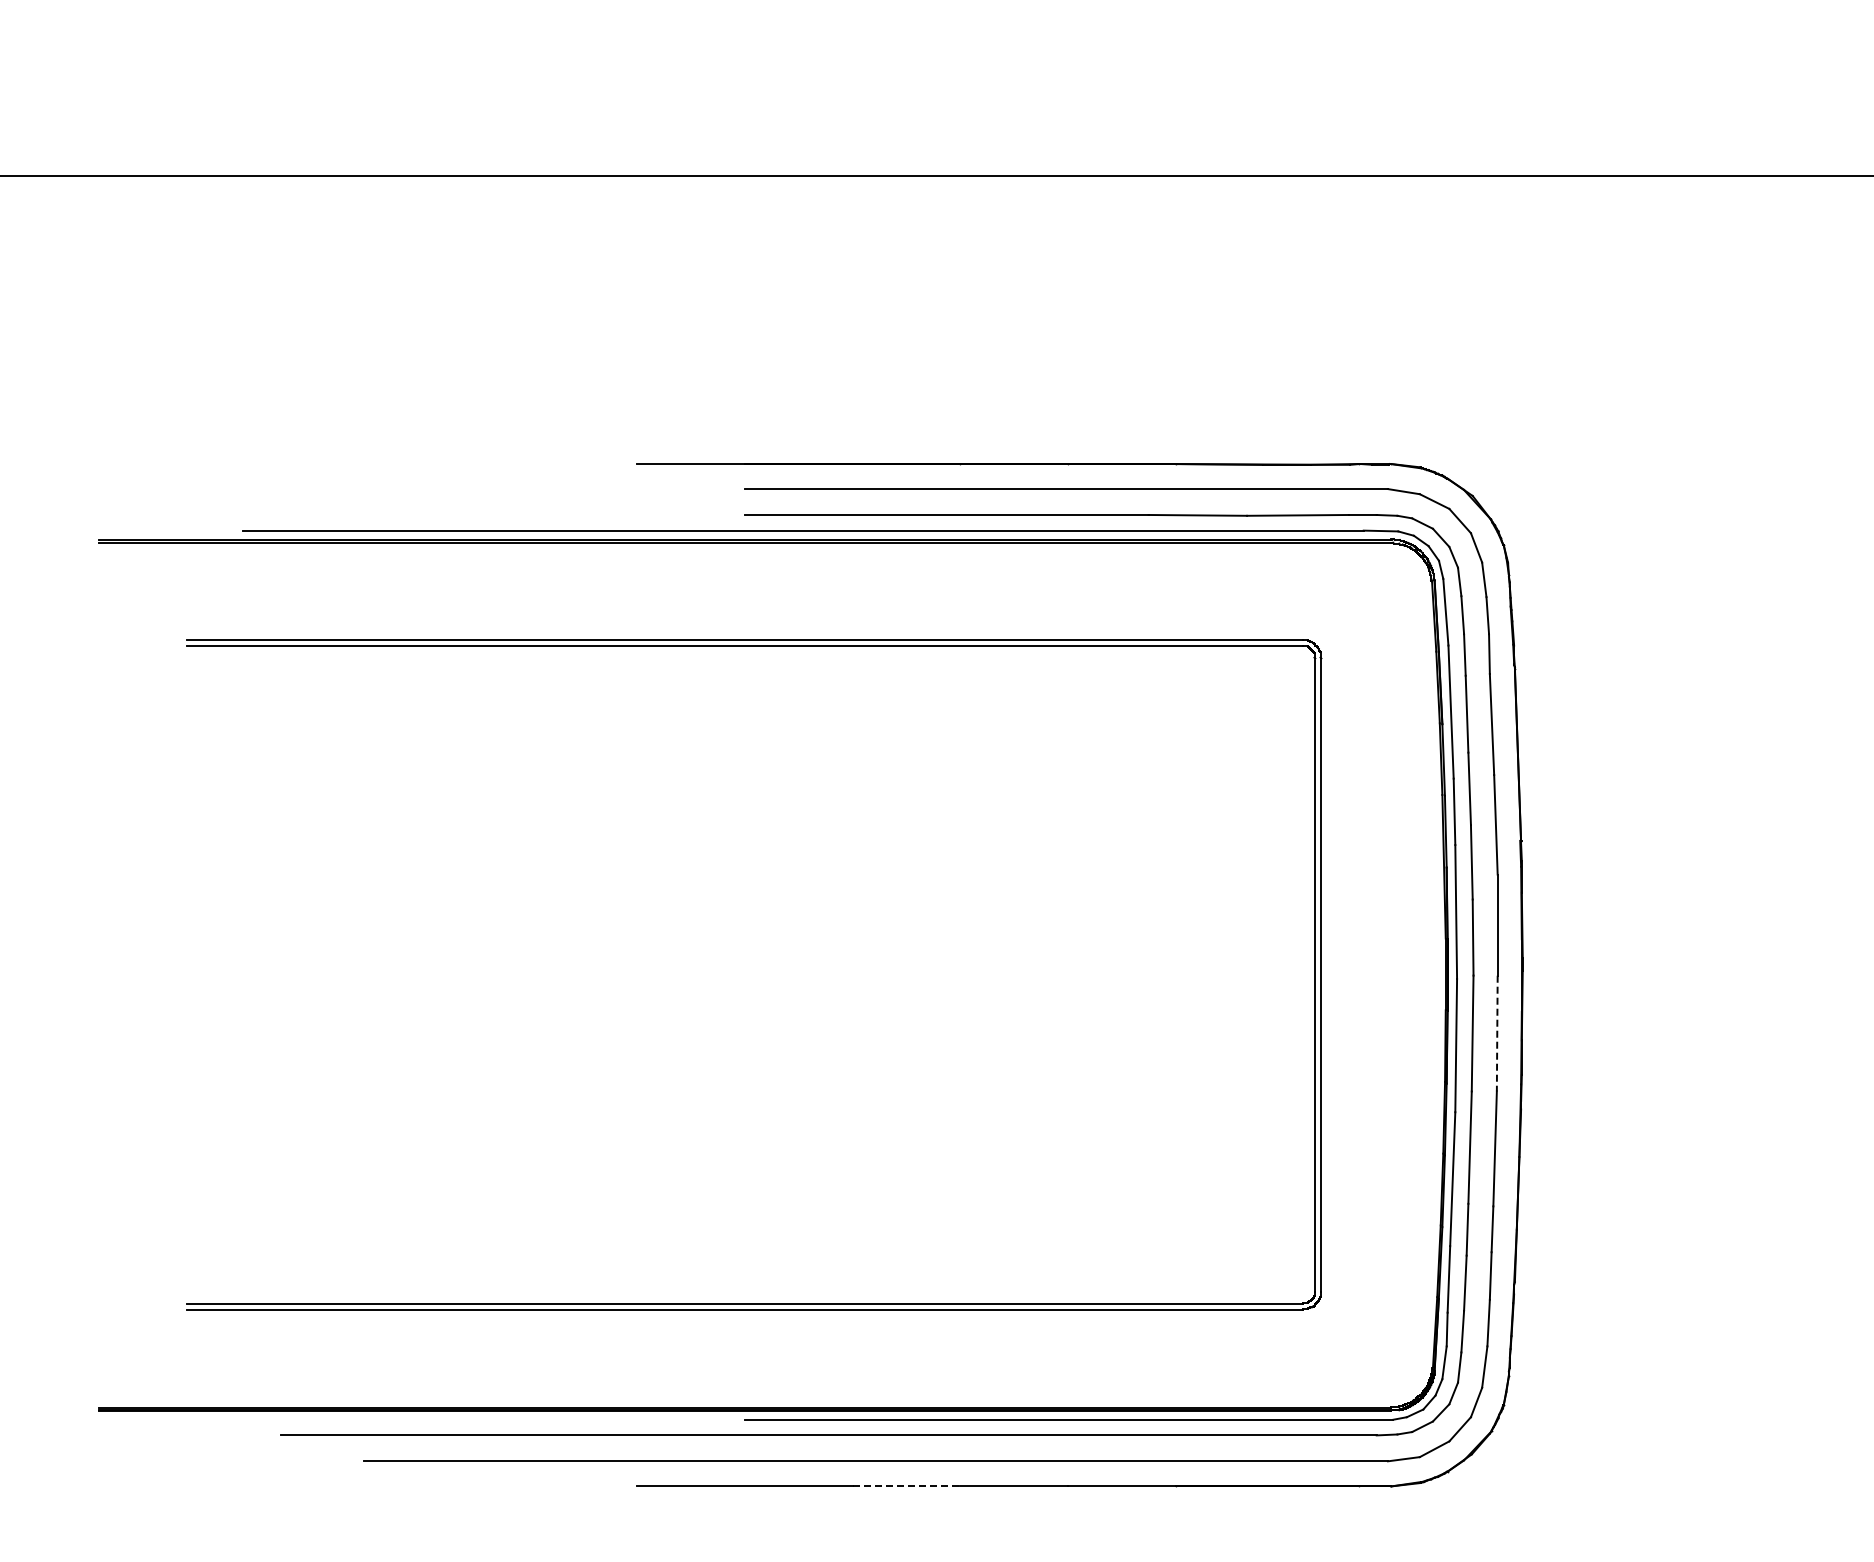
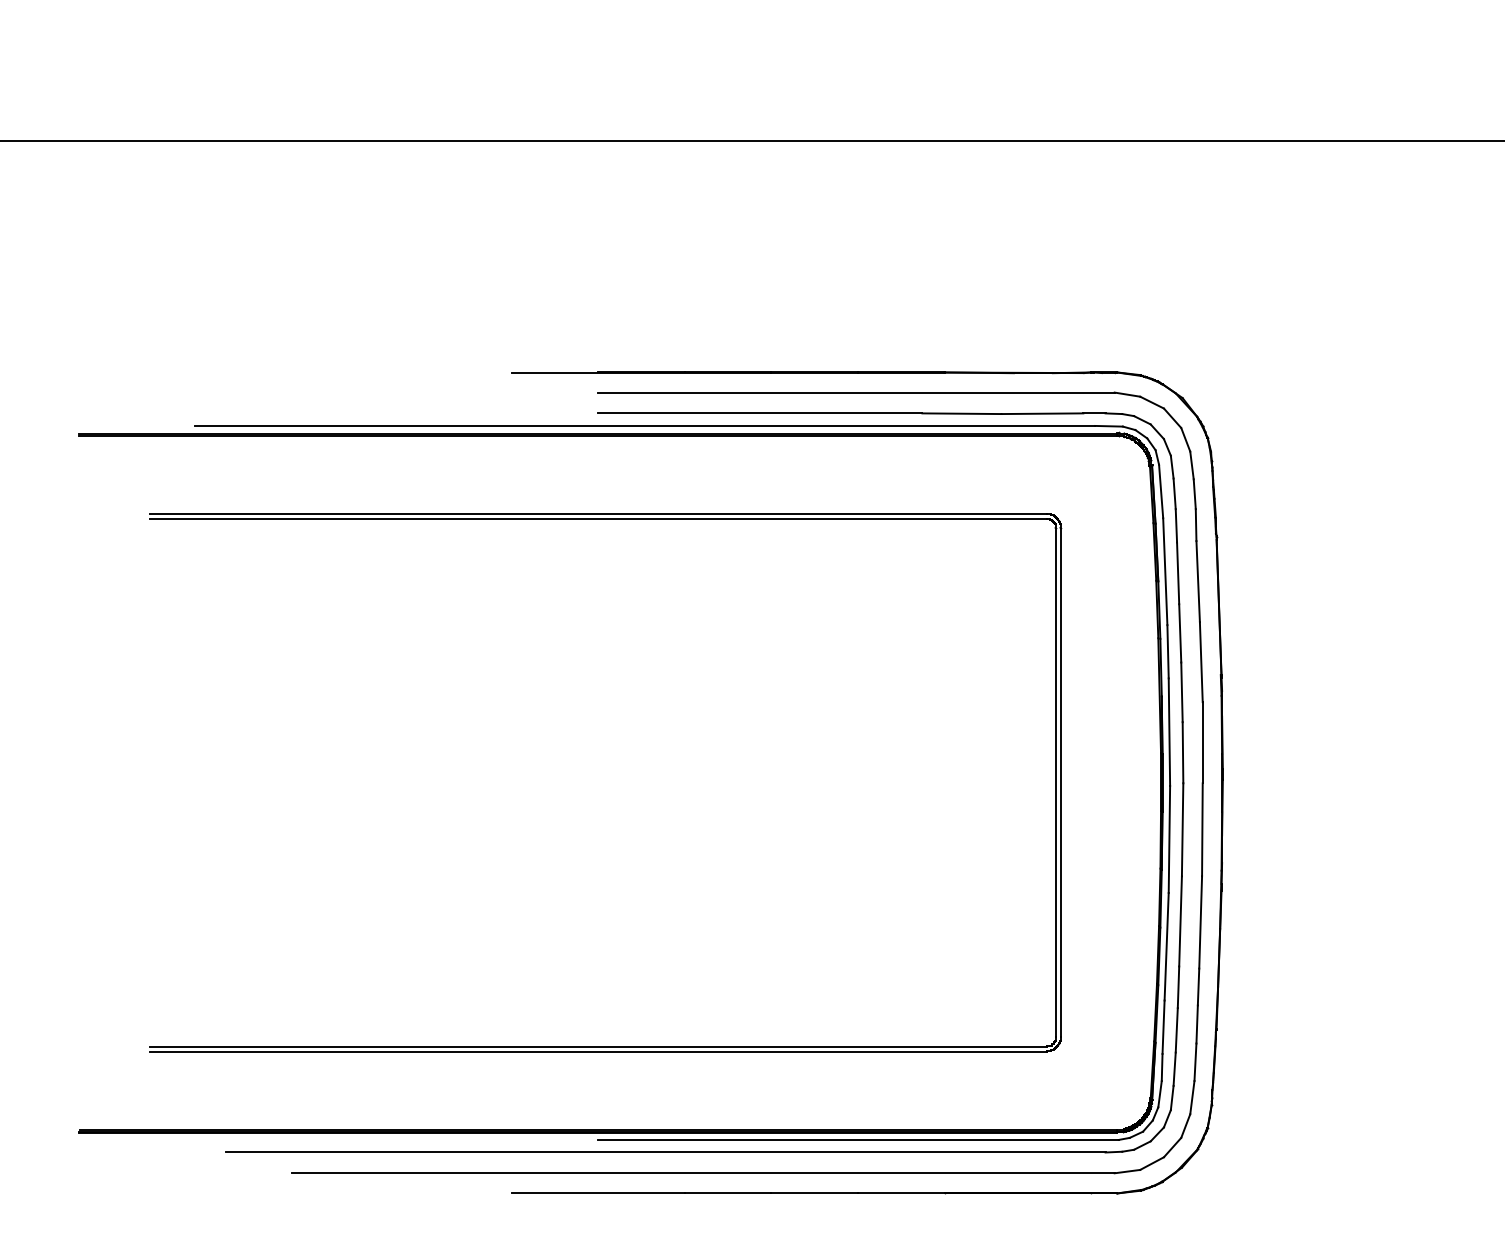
line: (1497, 1033) -> (1202, 829), dashed -> solid
line: (906, 1486) -> (728, 1193), dashed -> solid

